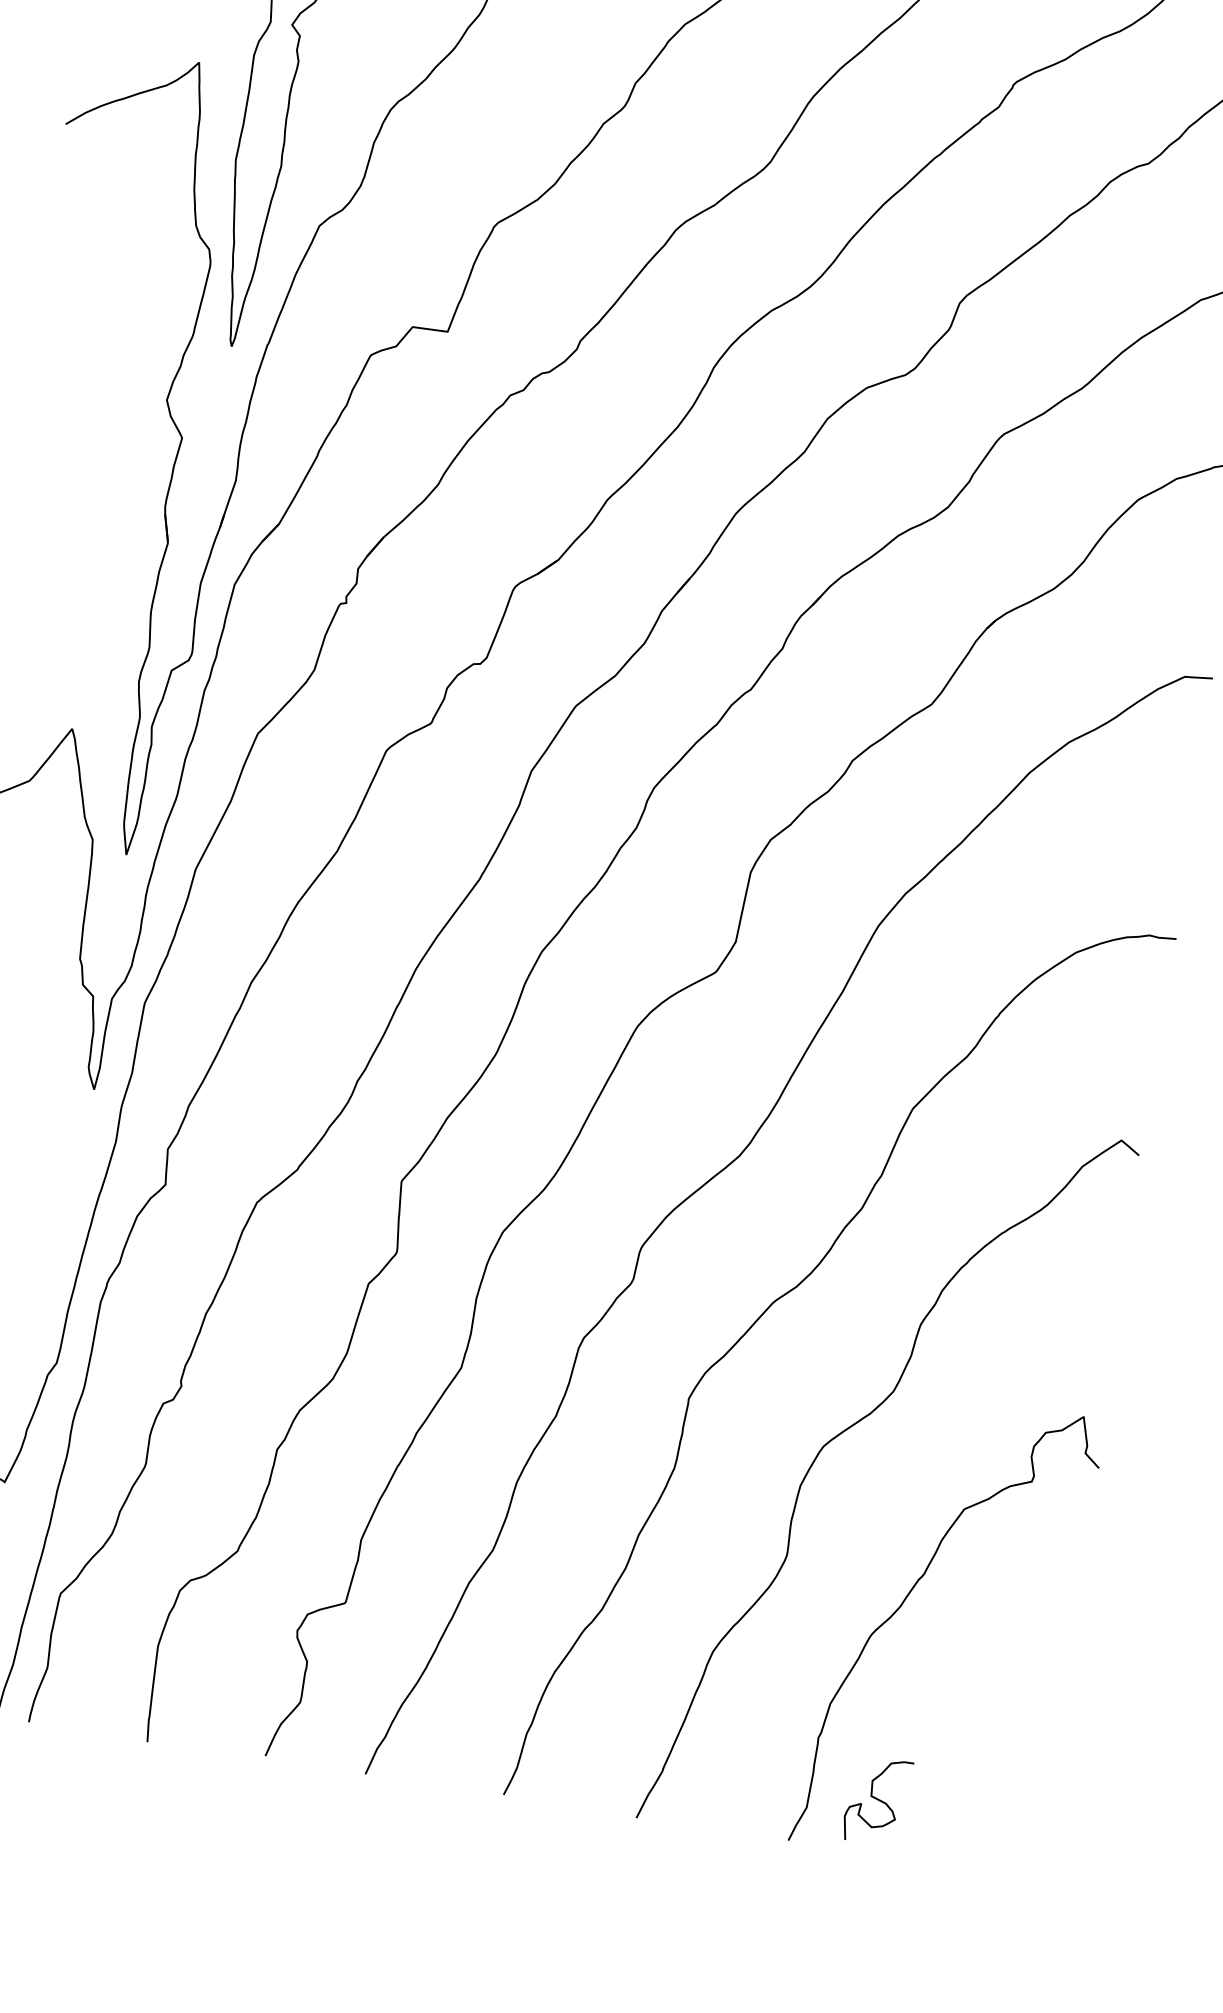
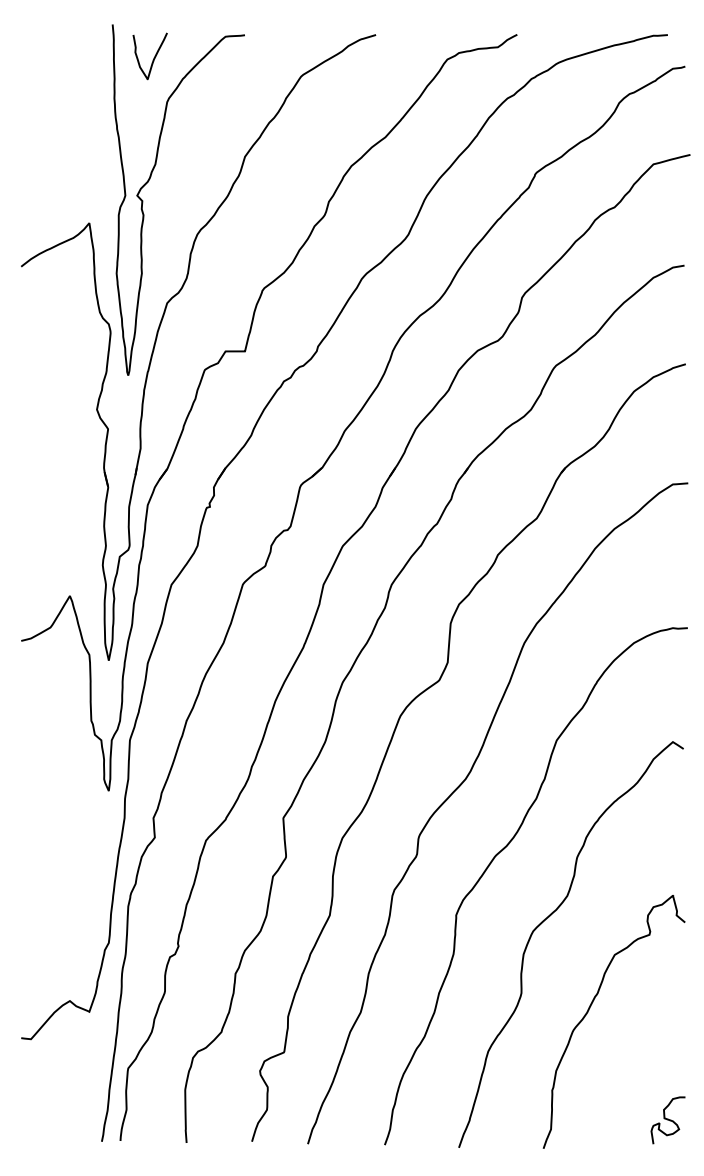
curve: (876, 1800) -> (667, 1120), moved

